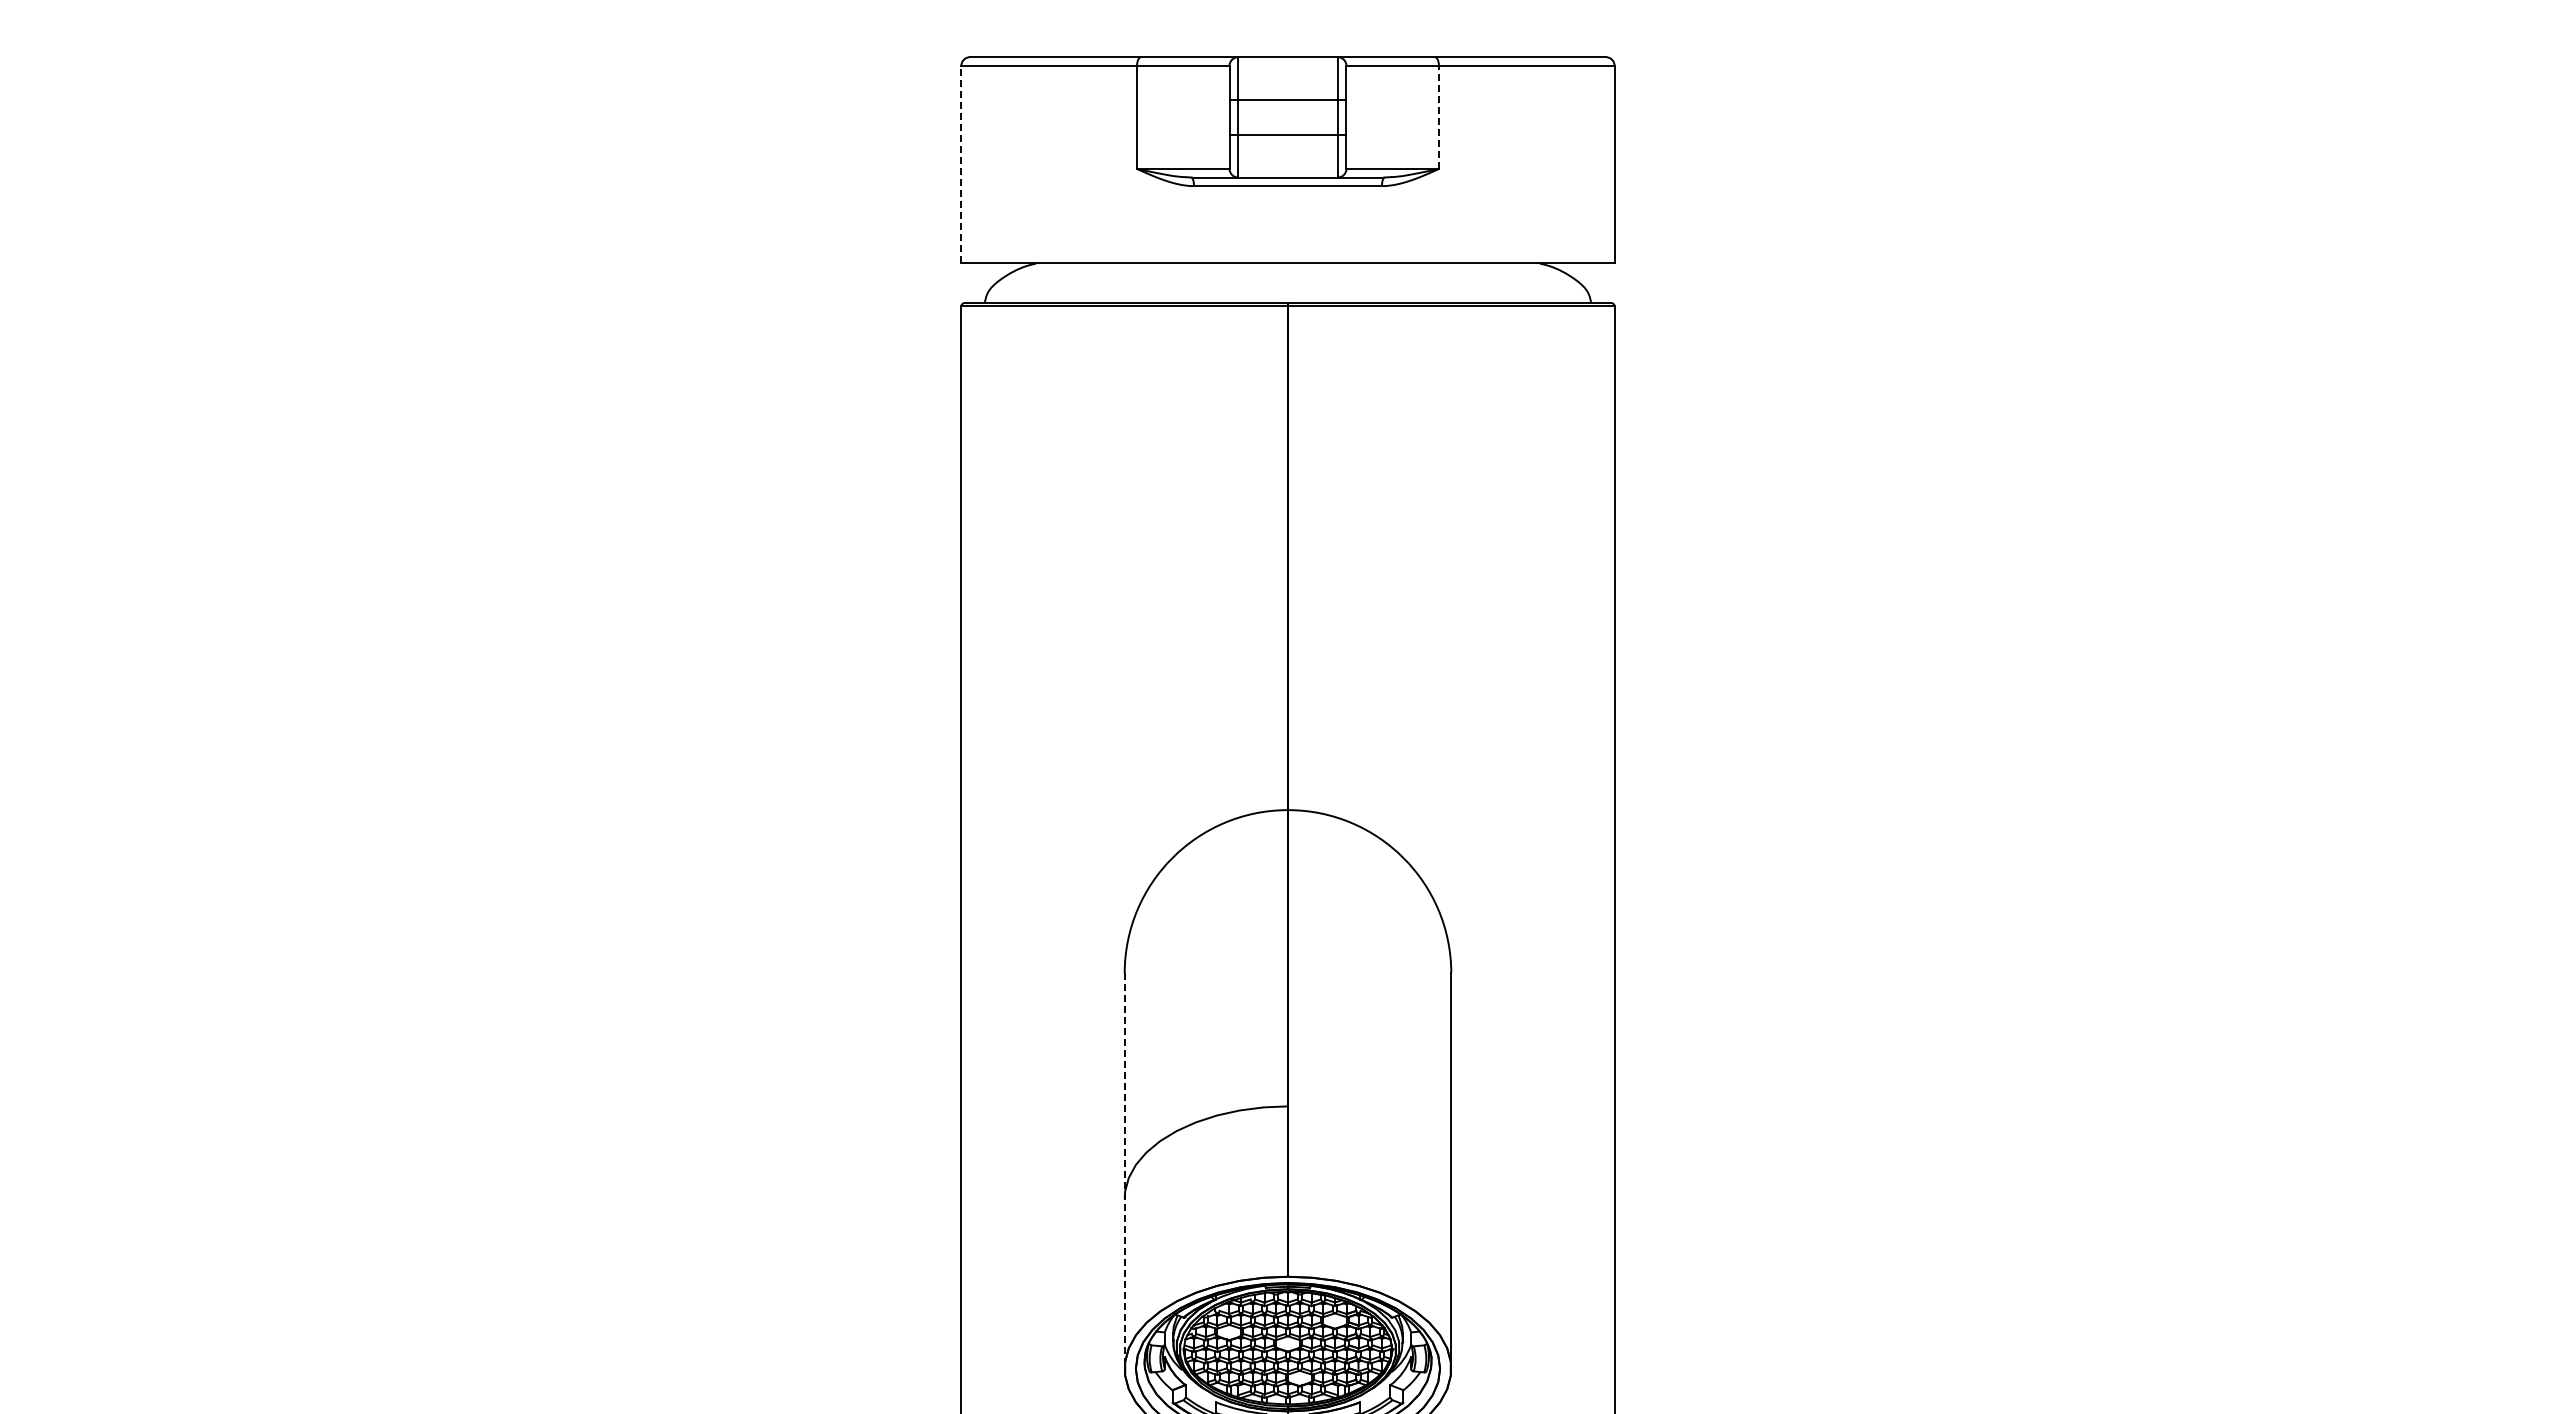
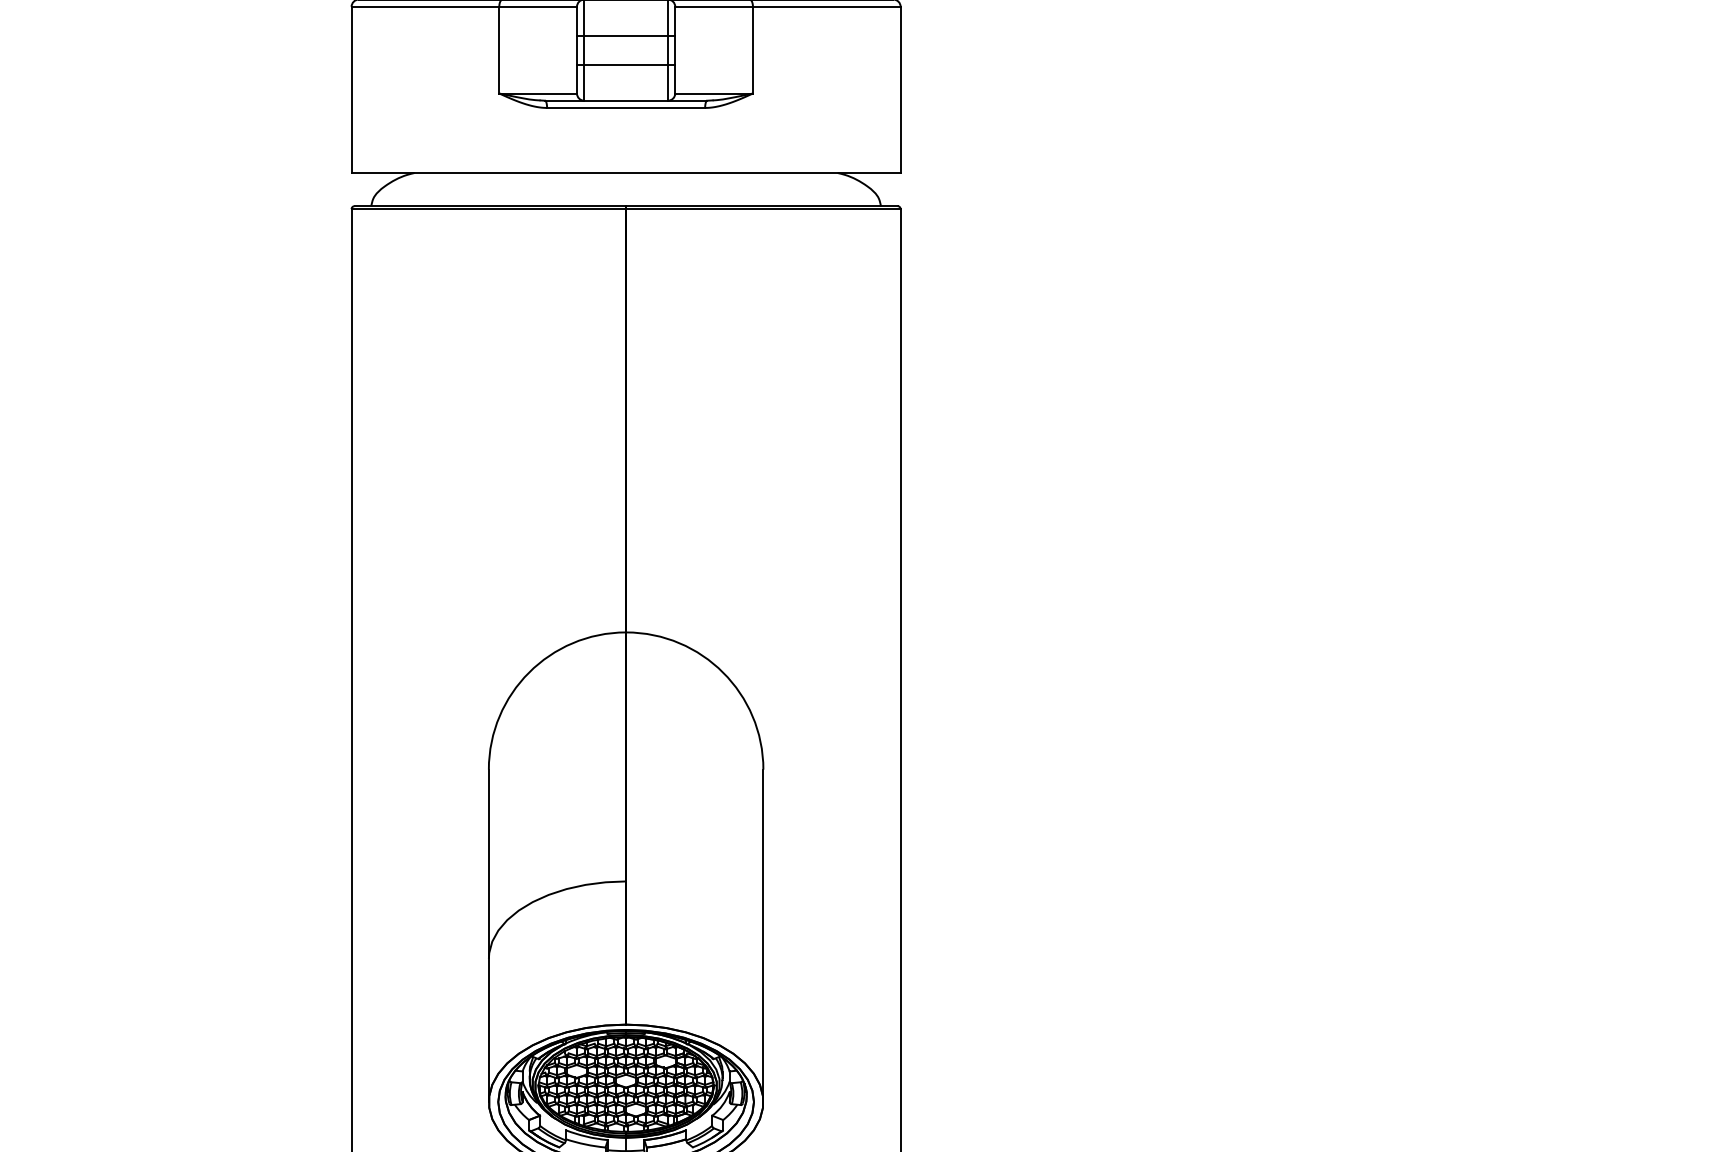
line: (1438, 117) -> (752, 50), dashed -> solid
line: (961, 164) -> (351, 89), dashed -> solid
line: (1124, 1171) -> (488, 936), dashed -> solid

